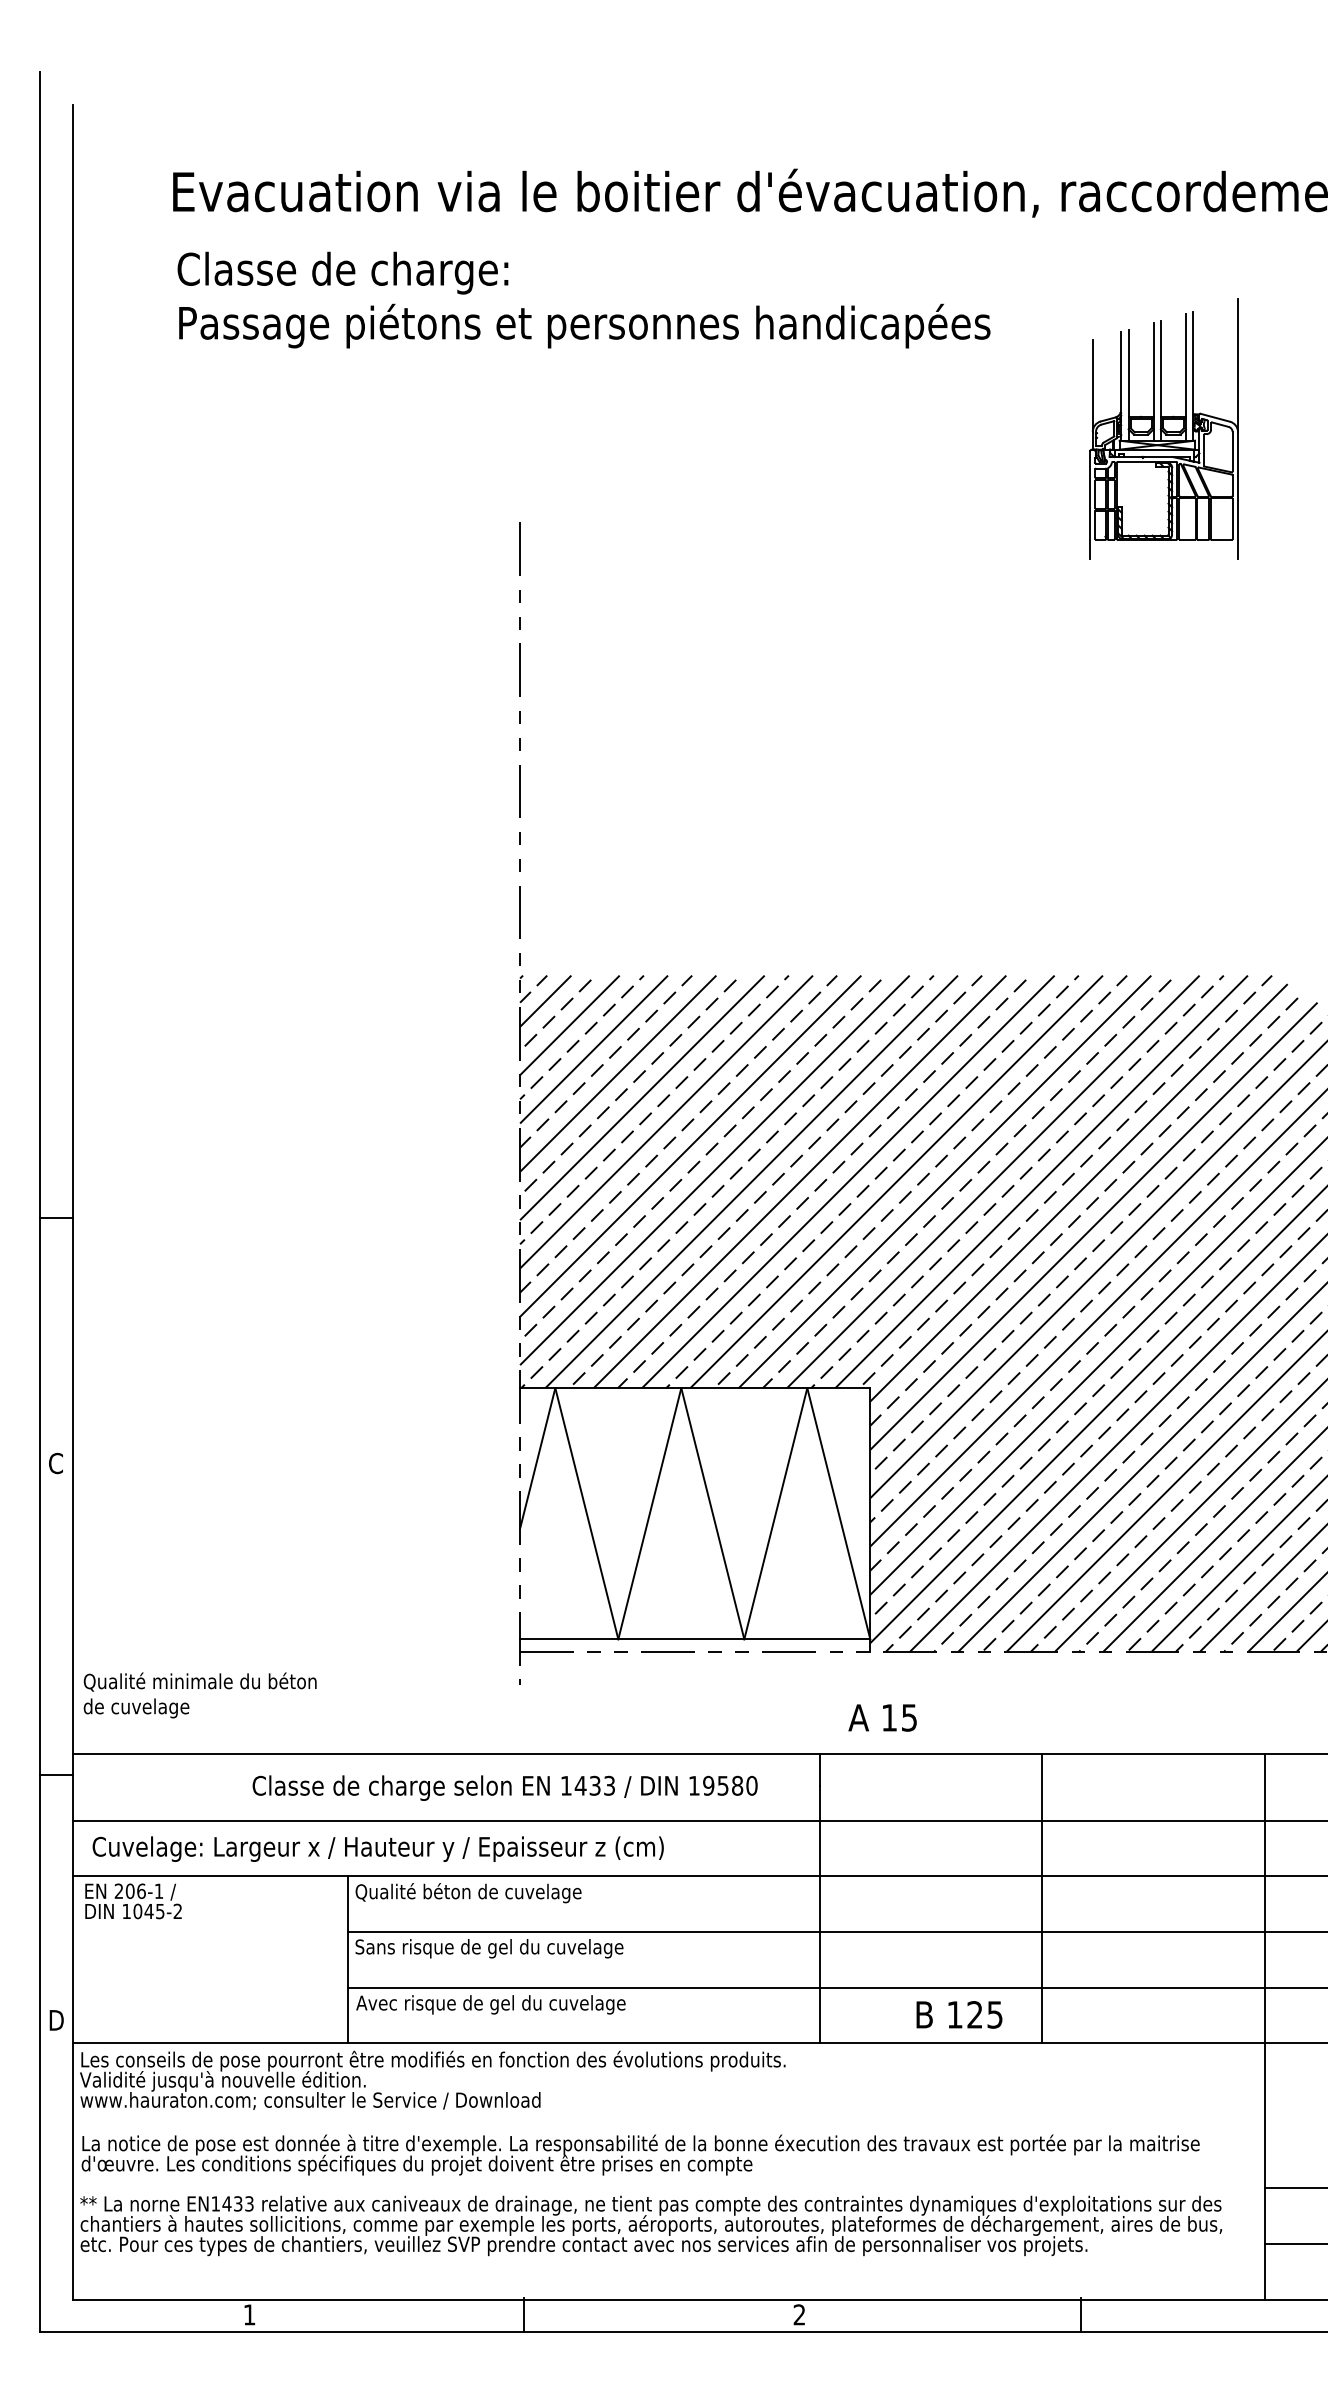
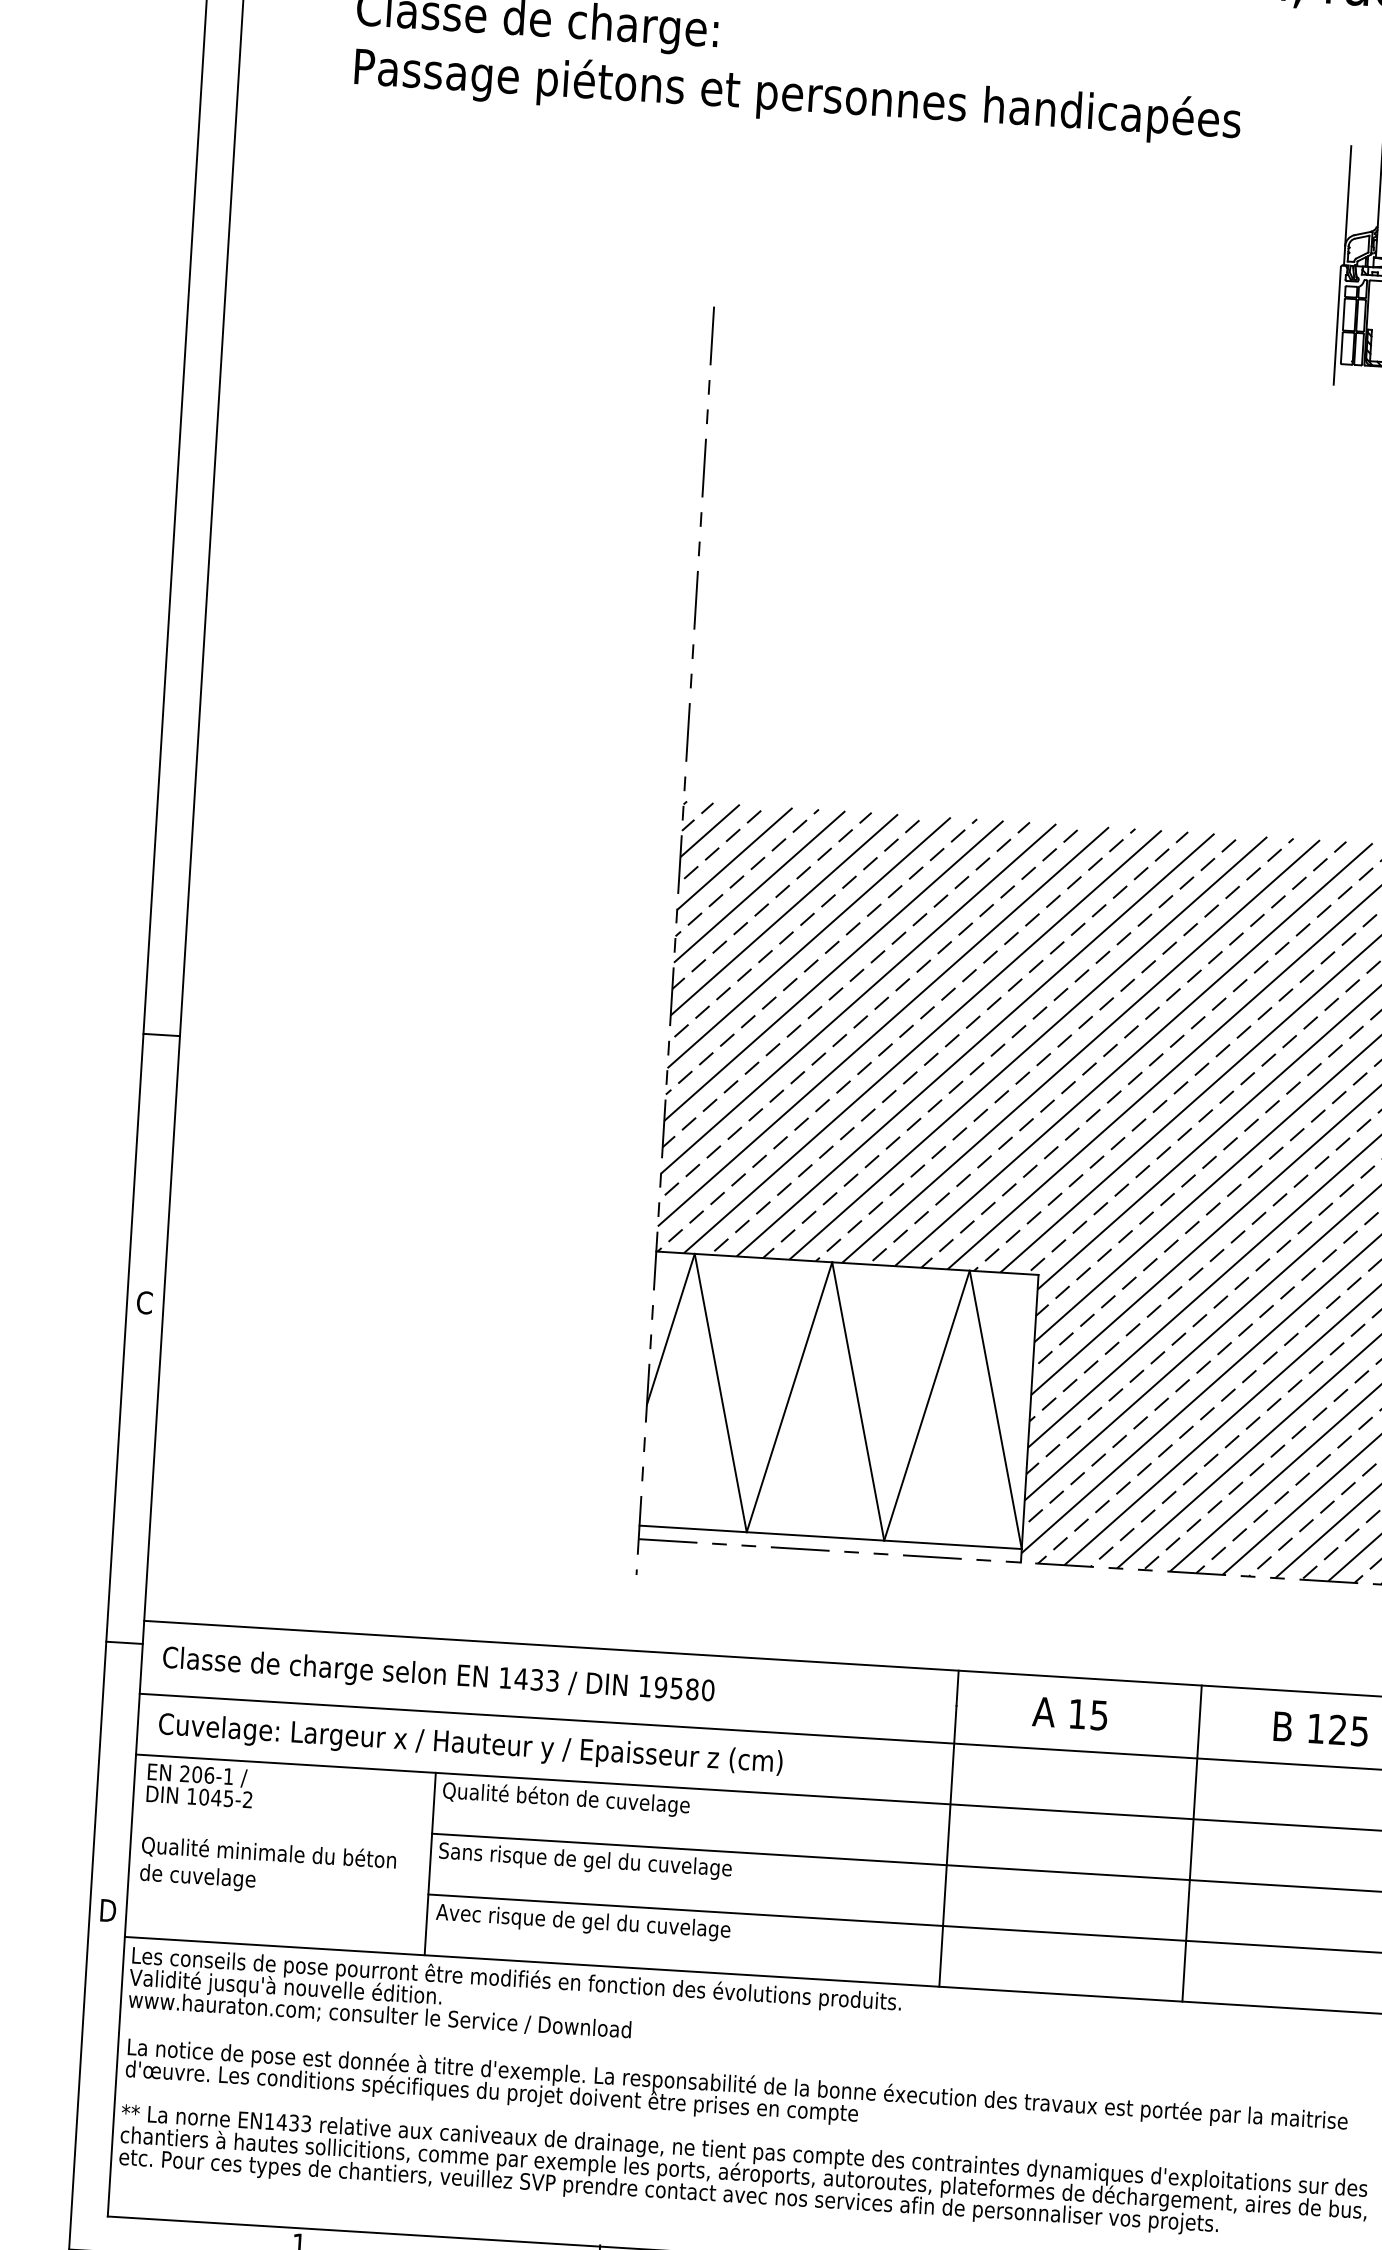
text: (199, 1695) -> (267, 1867), moved
text: (882, 1717) -> (1069, 1713), moved
text: (504, 1787) -> (437, 1675), moved
text: (959, 2014) -> (1321, 1728), moved

